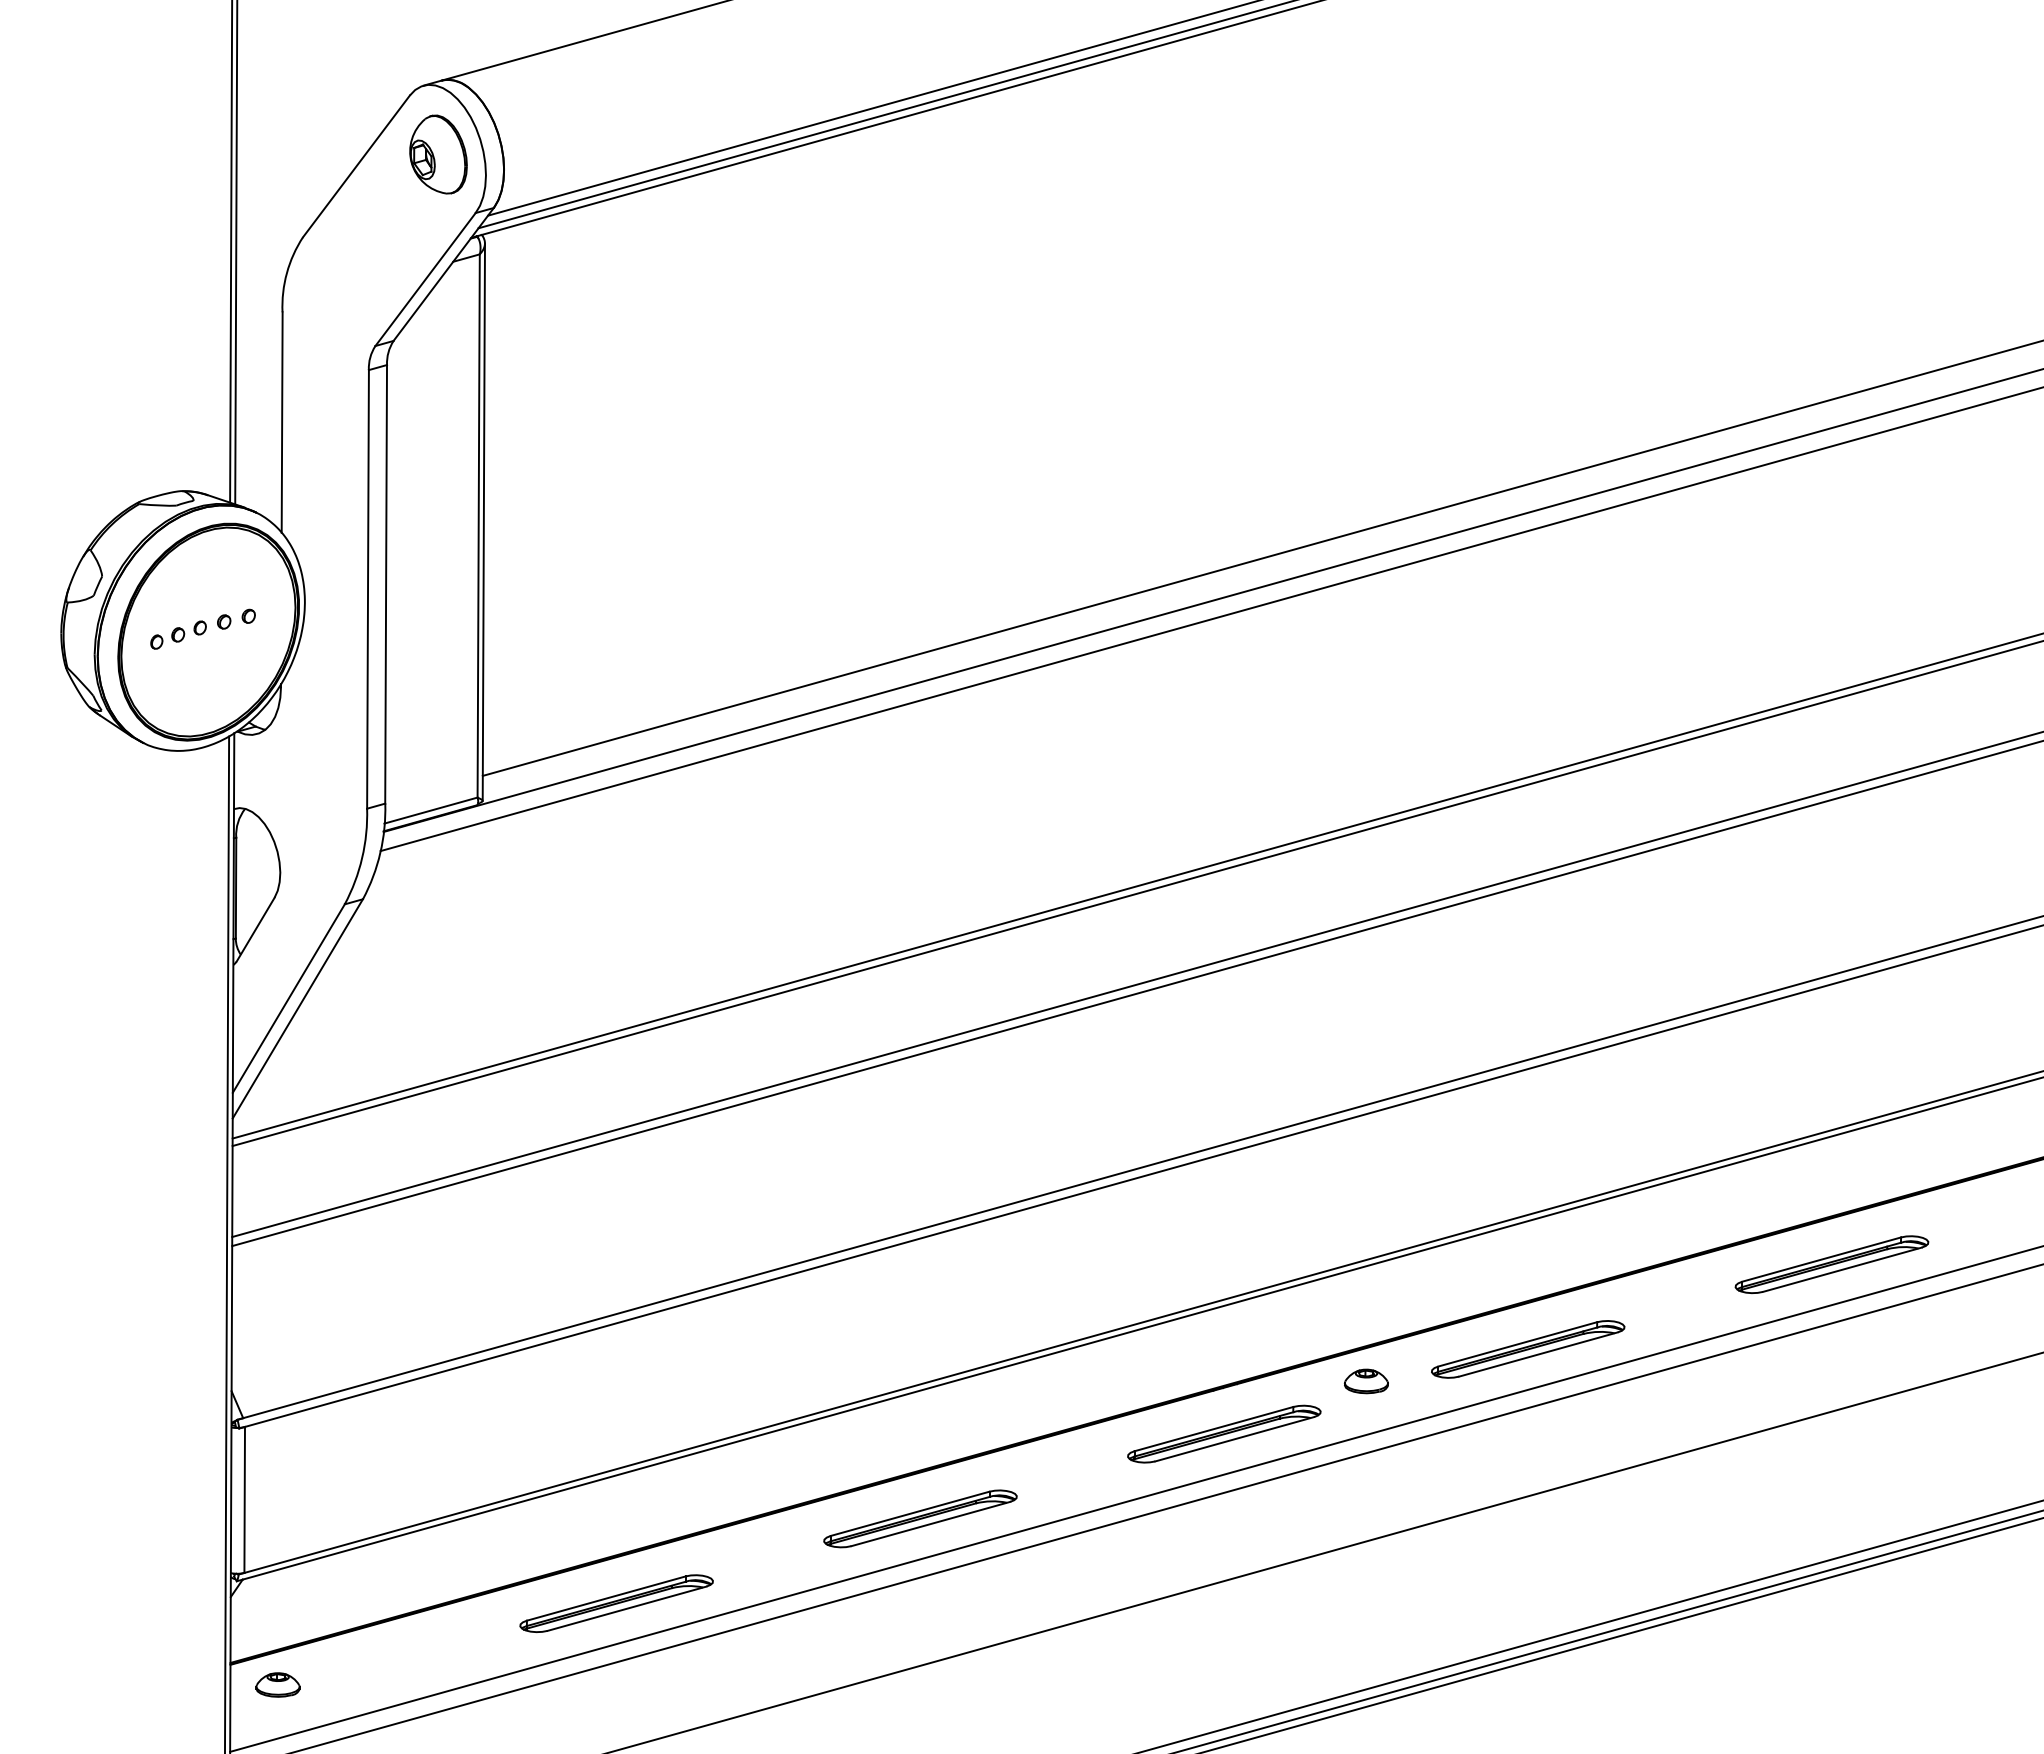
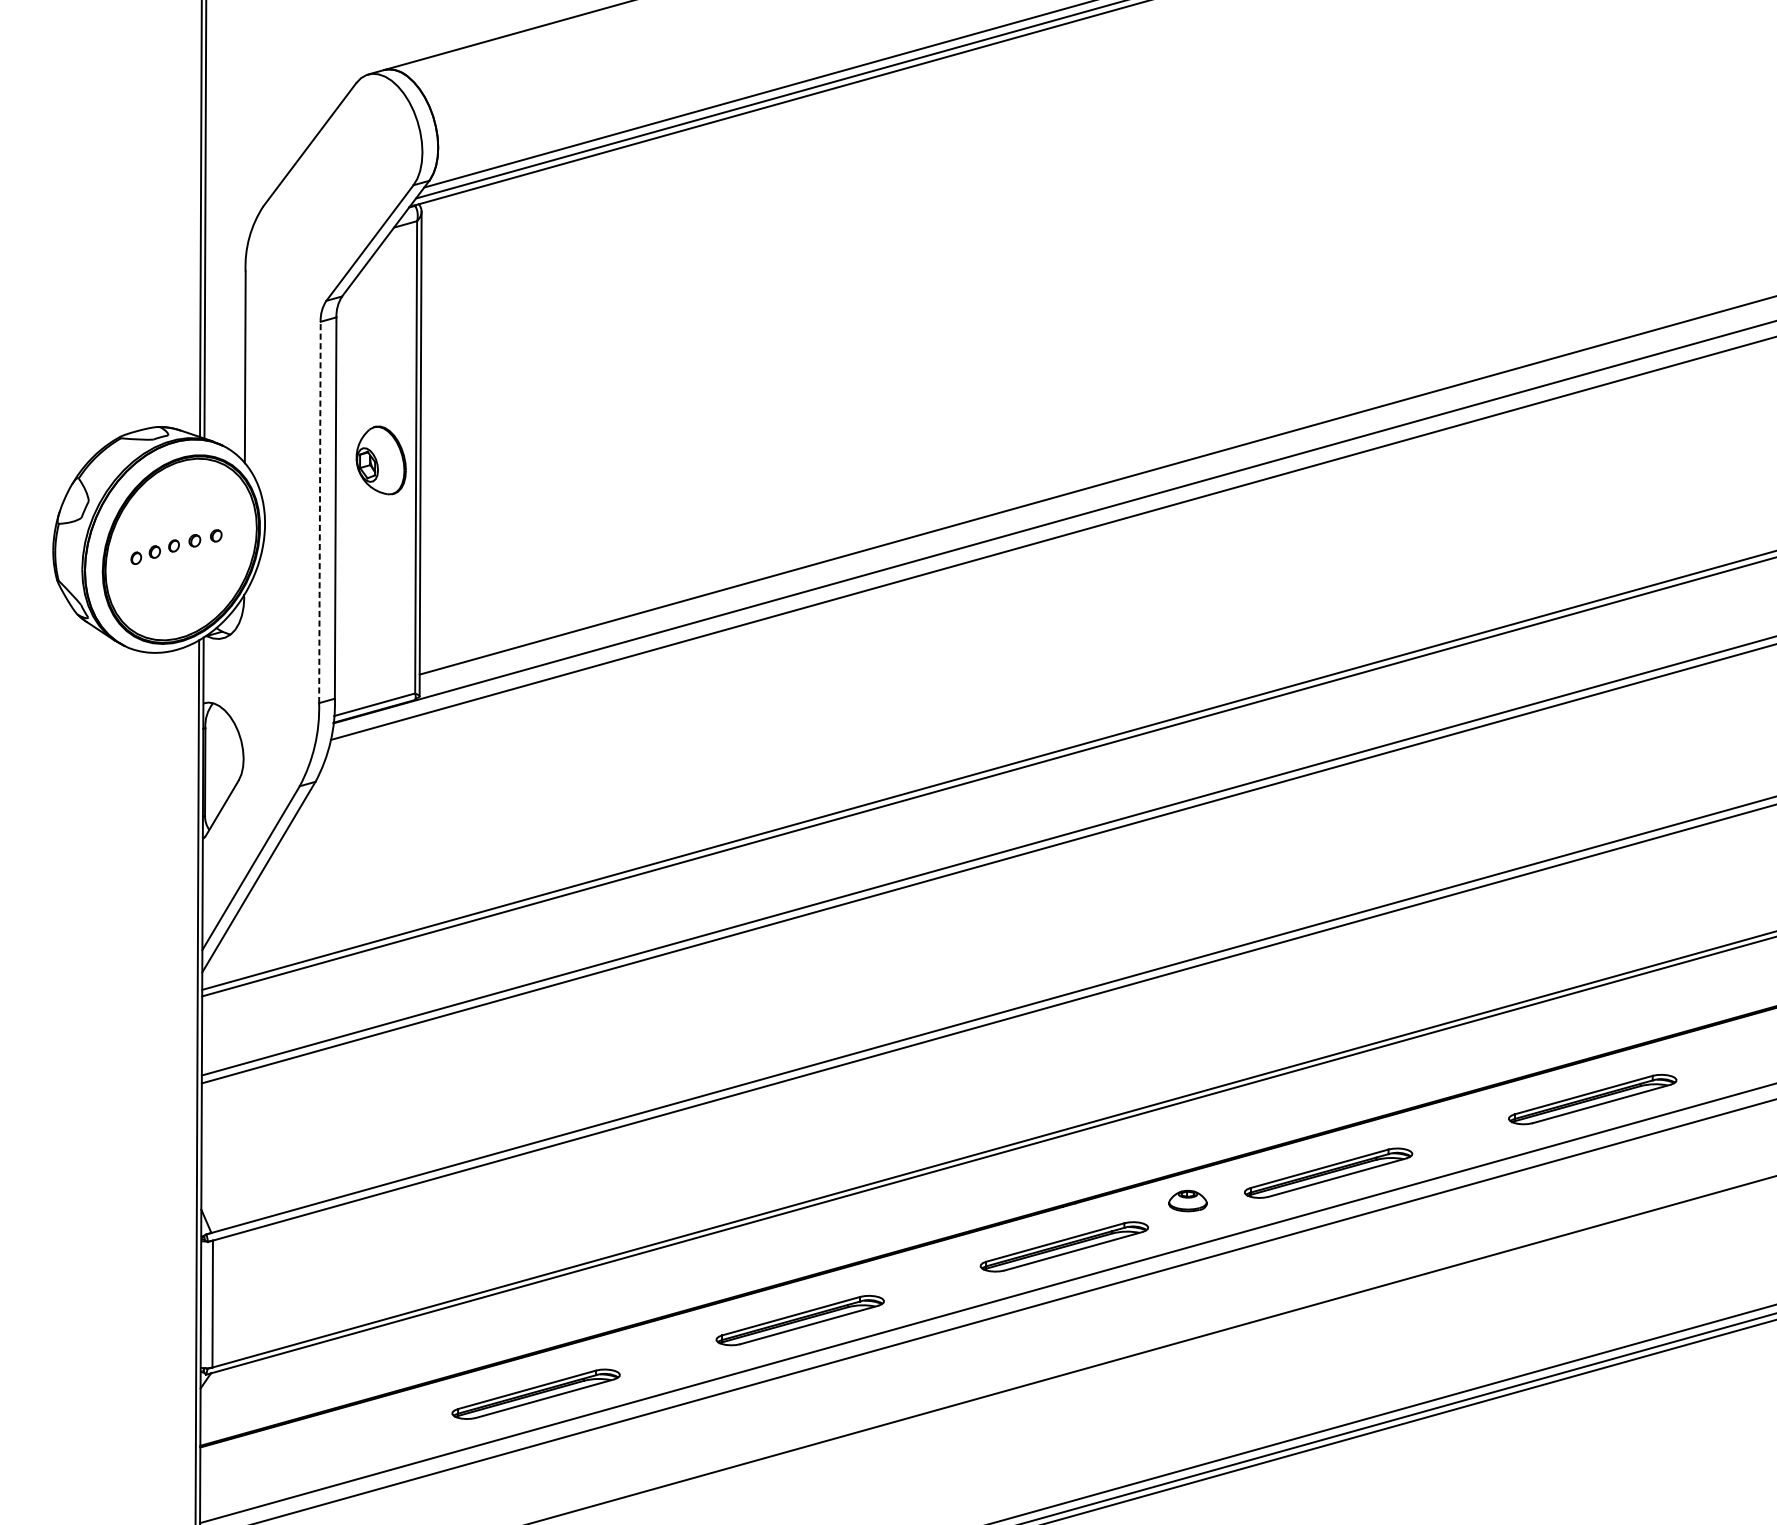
part: (438, 154) -> (381, 460), moved
line: (368, 588) -> (320, 511), solid -> dashed
part: (277, 1684) -> (241, 1464), removed

